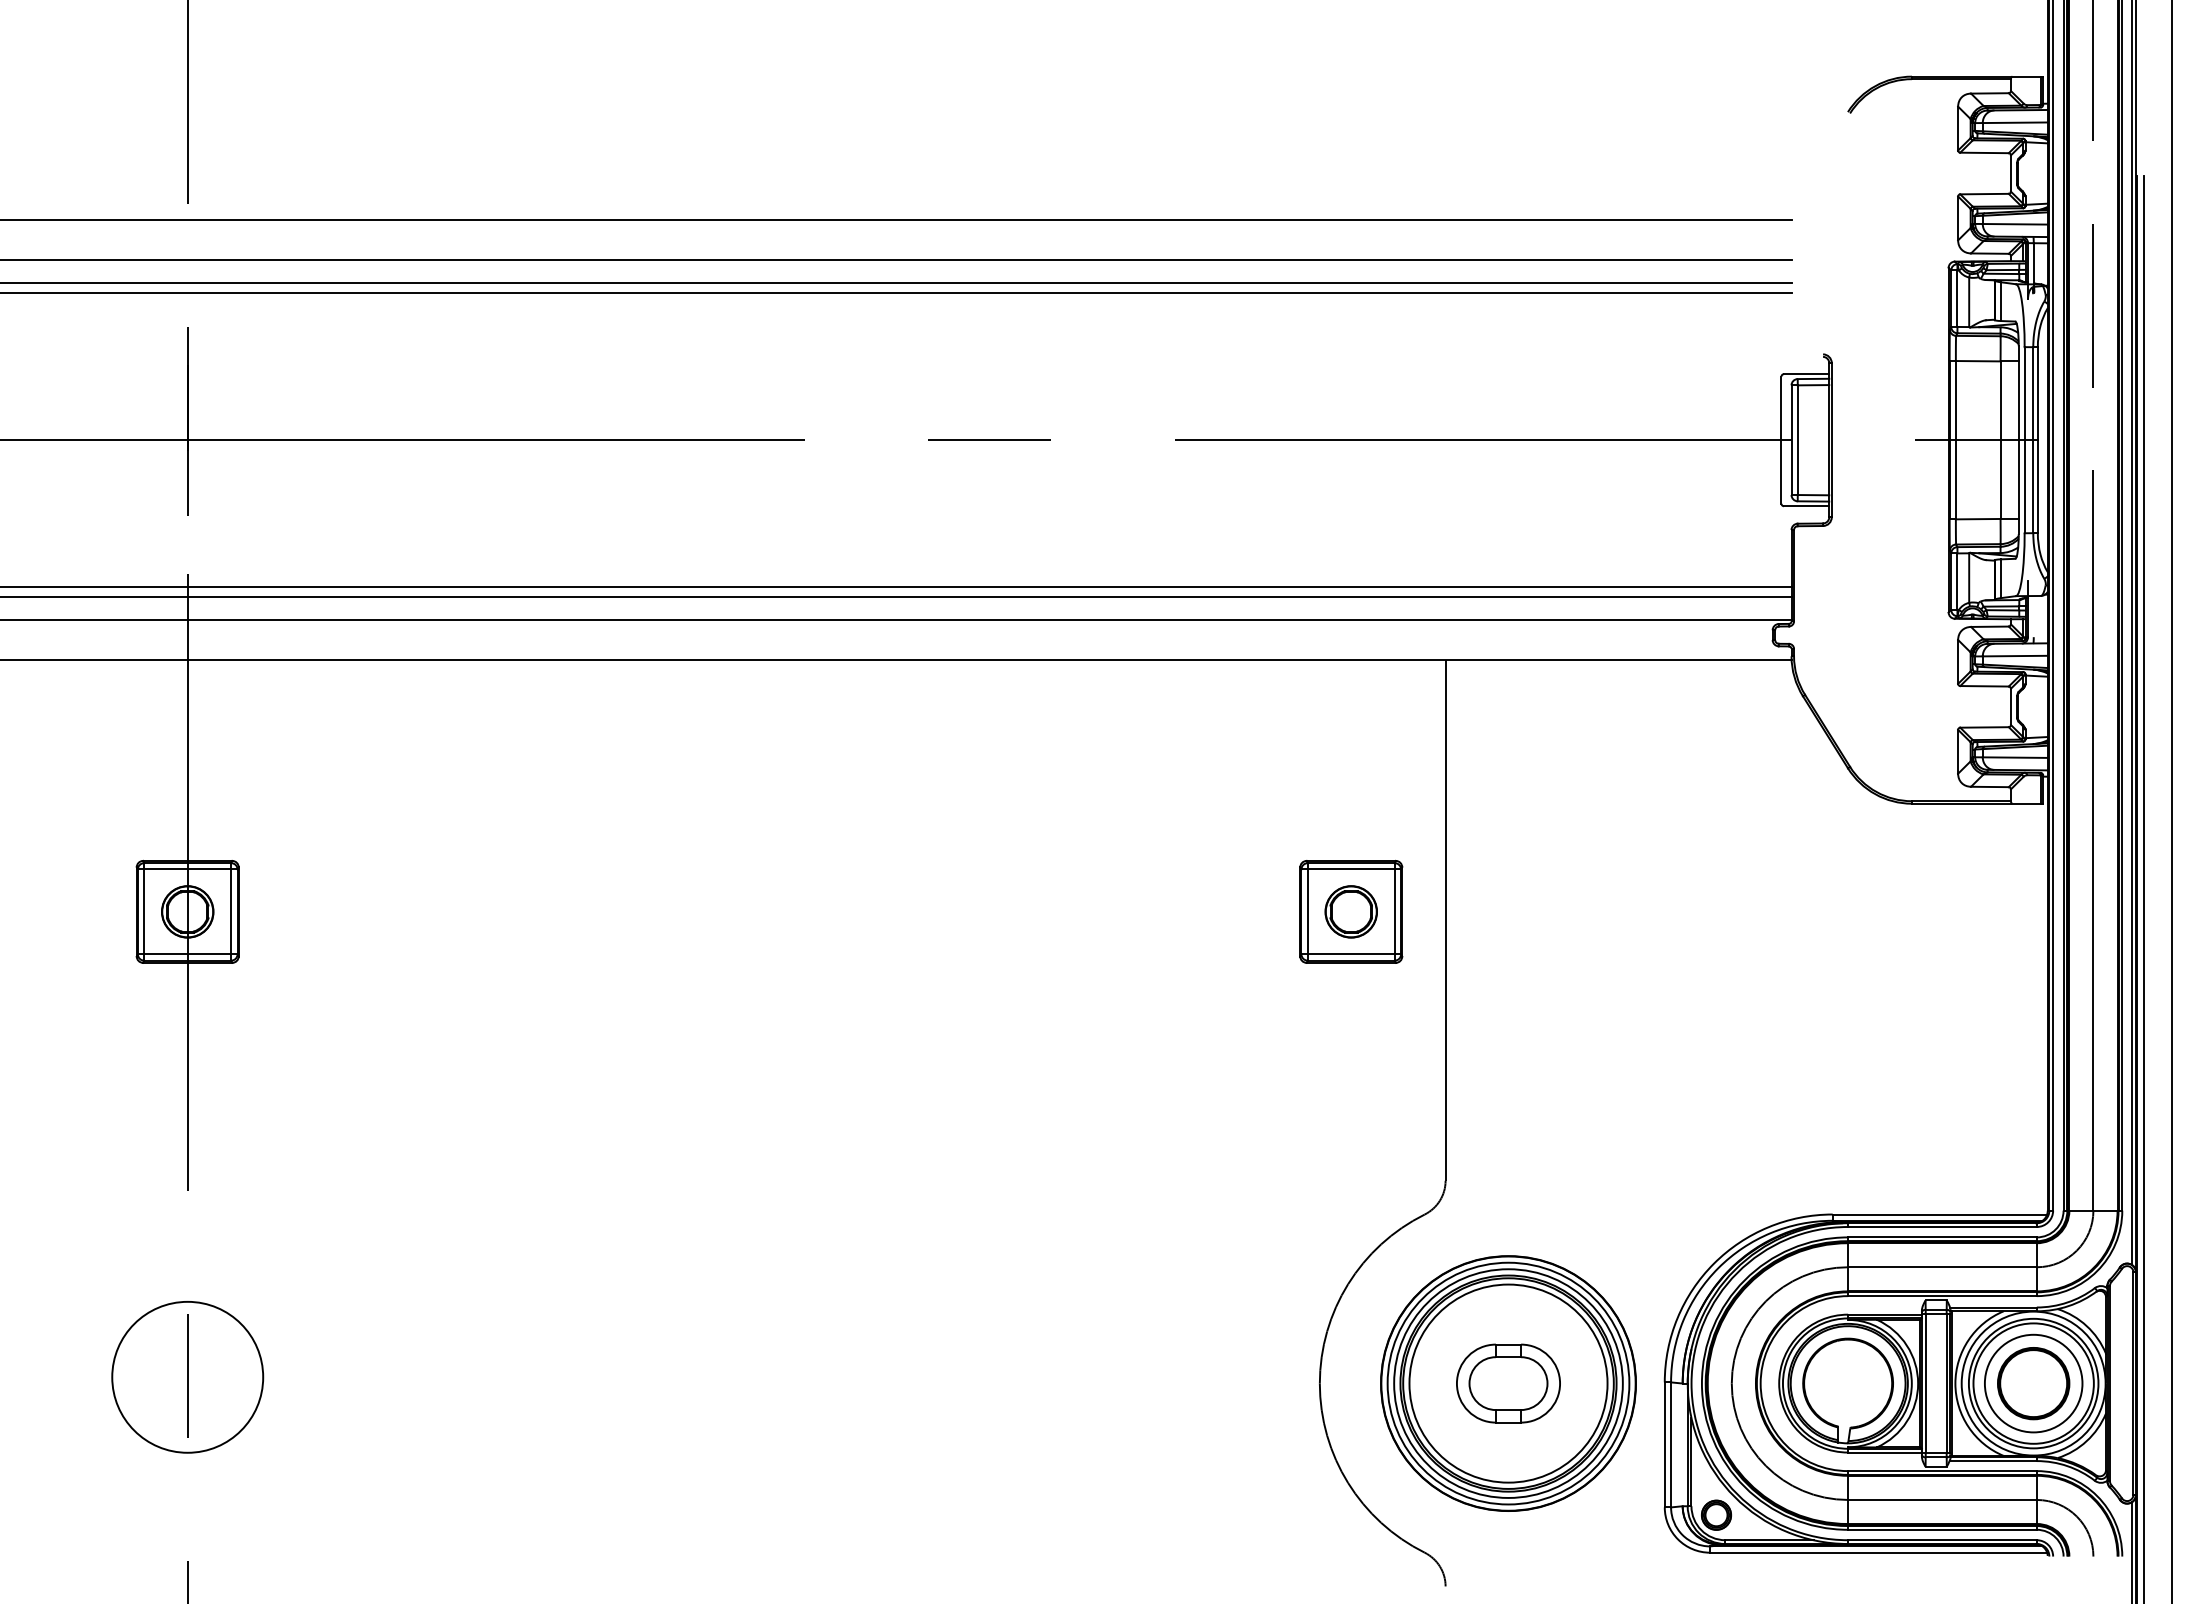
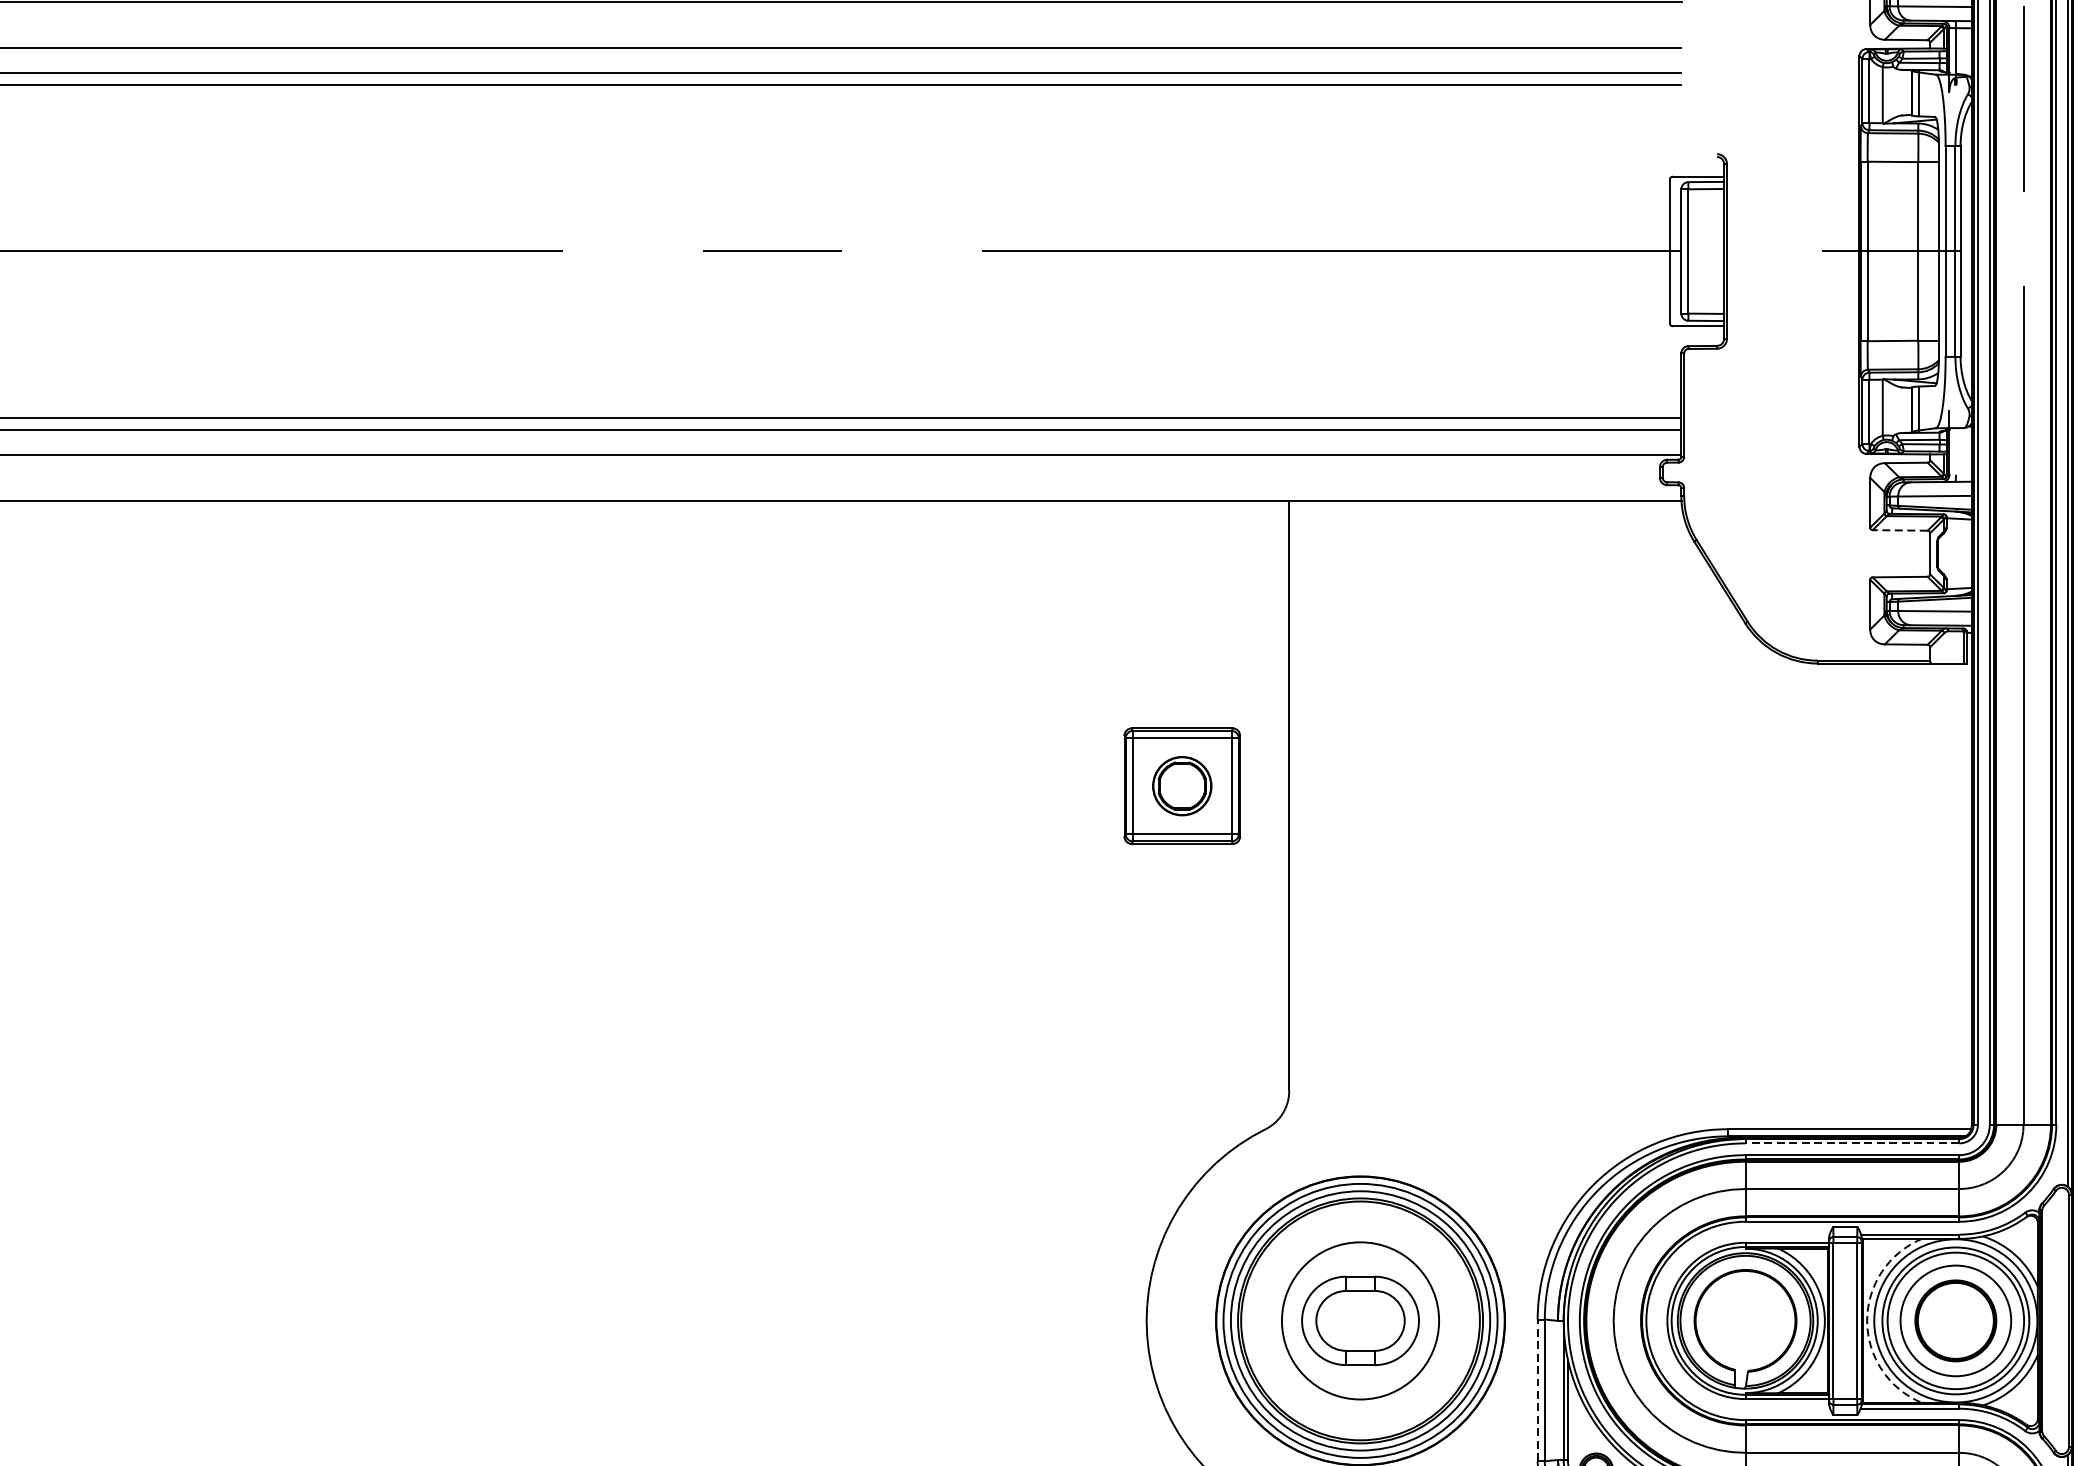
line: (1984, 686) -> (1900, 530), solid -> dashed
line: (1941, 1227) -> (1851, 1143), solid -> dashed
circle: (1508, 1383) -> (1360, 1320), size x0.7
arc: (1955, 1383) -> (1867, 1320), solid -> dashed
line: (1664, 1444) -> (1537, 1389), solid -> dashed

